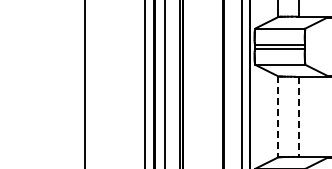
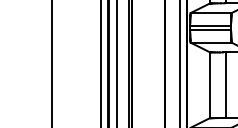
line: (278, 117) -> (209, 85), dashed -> solid
line: (298, 117) -> (226, 85), dashed -> solid

